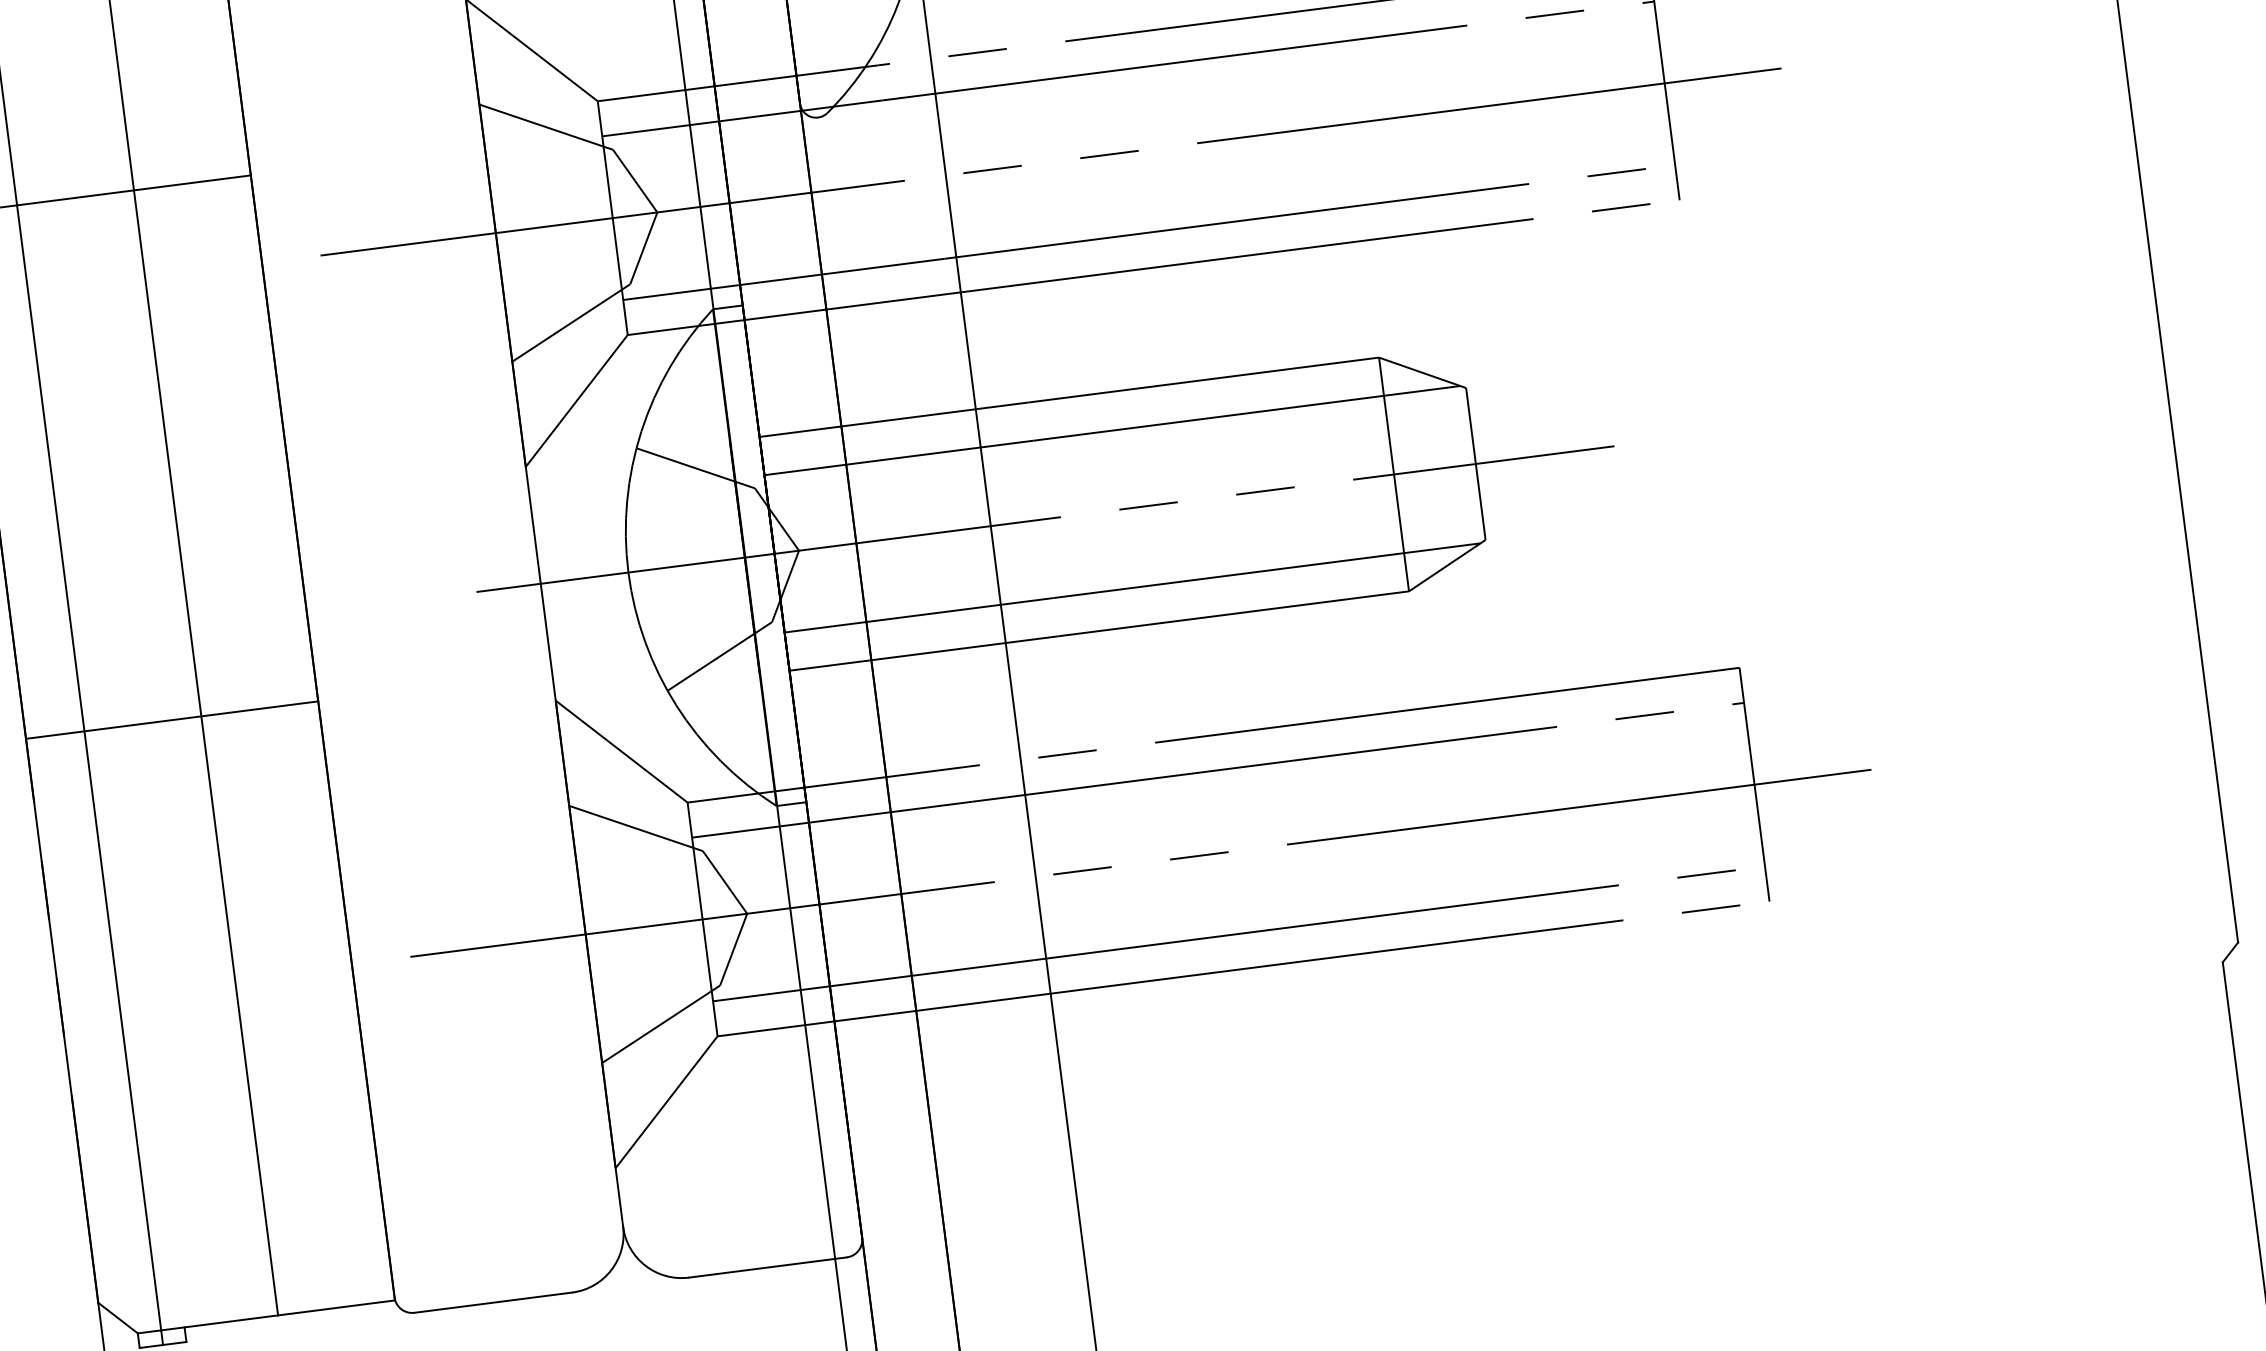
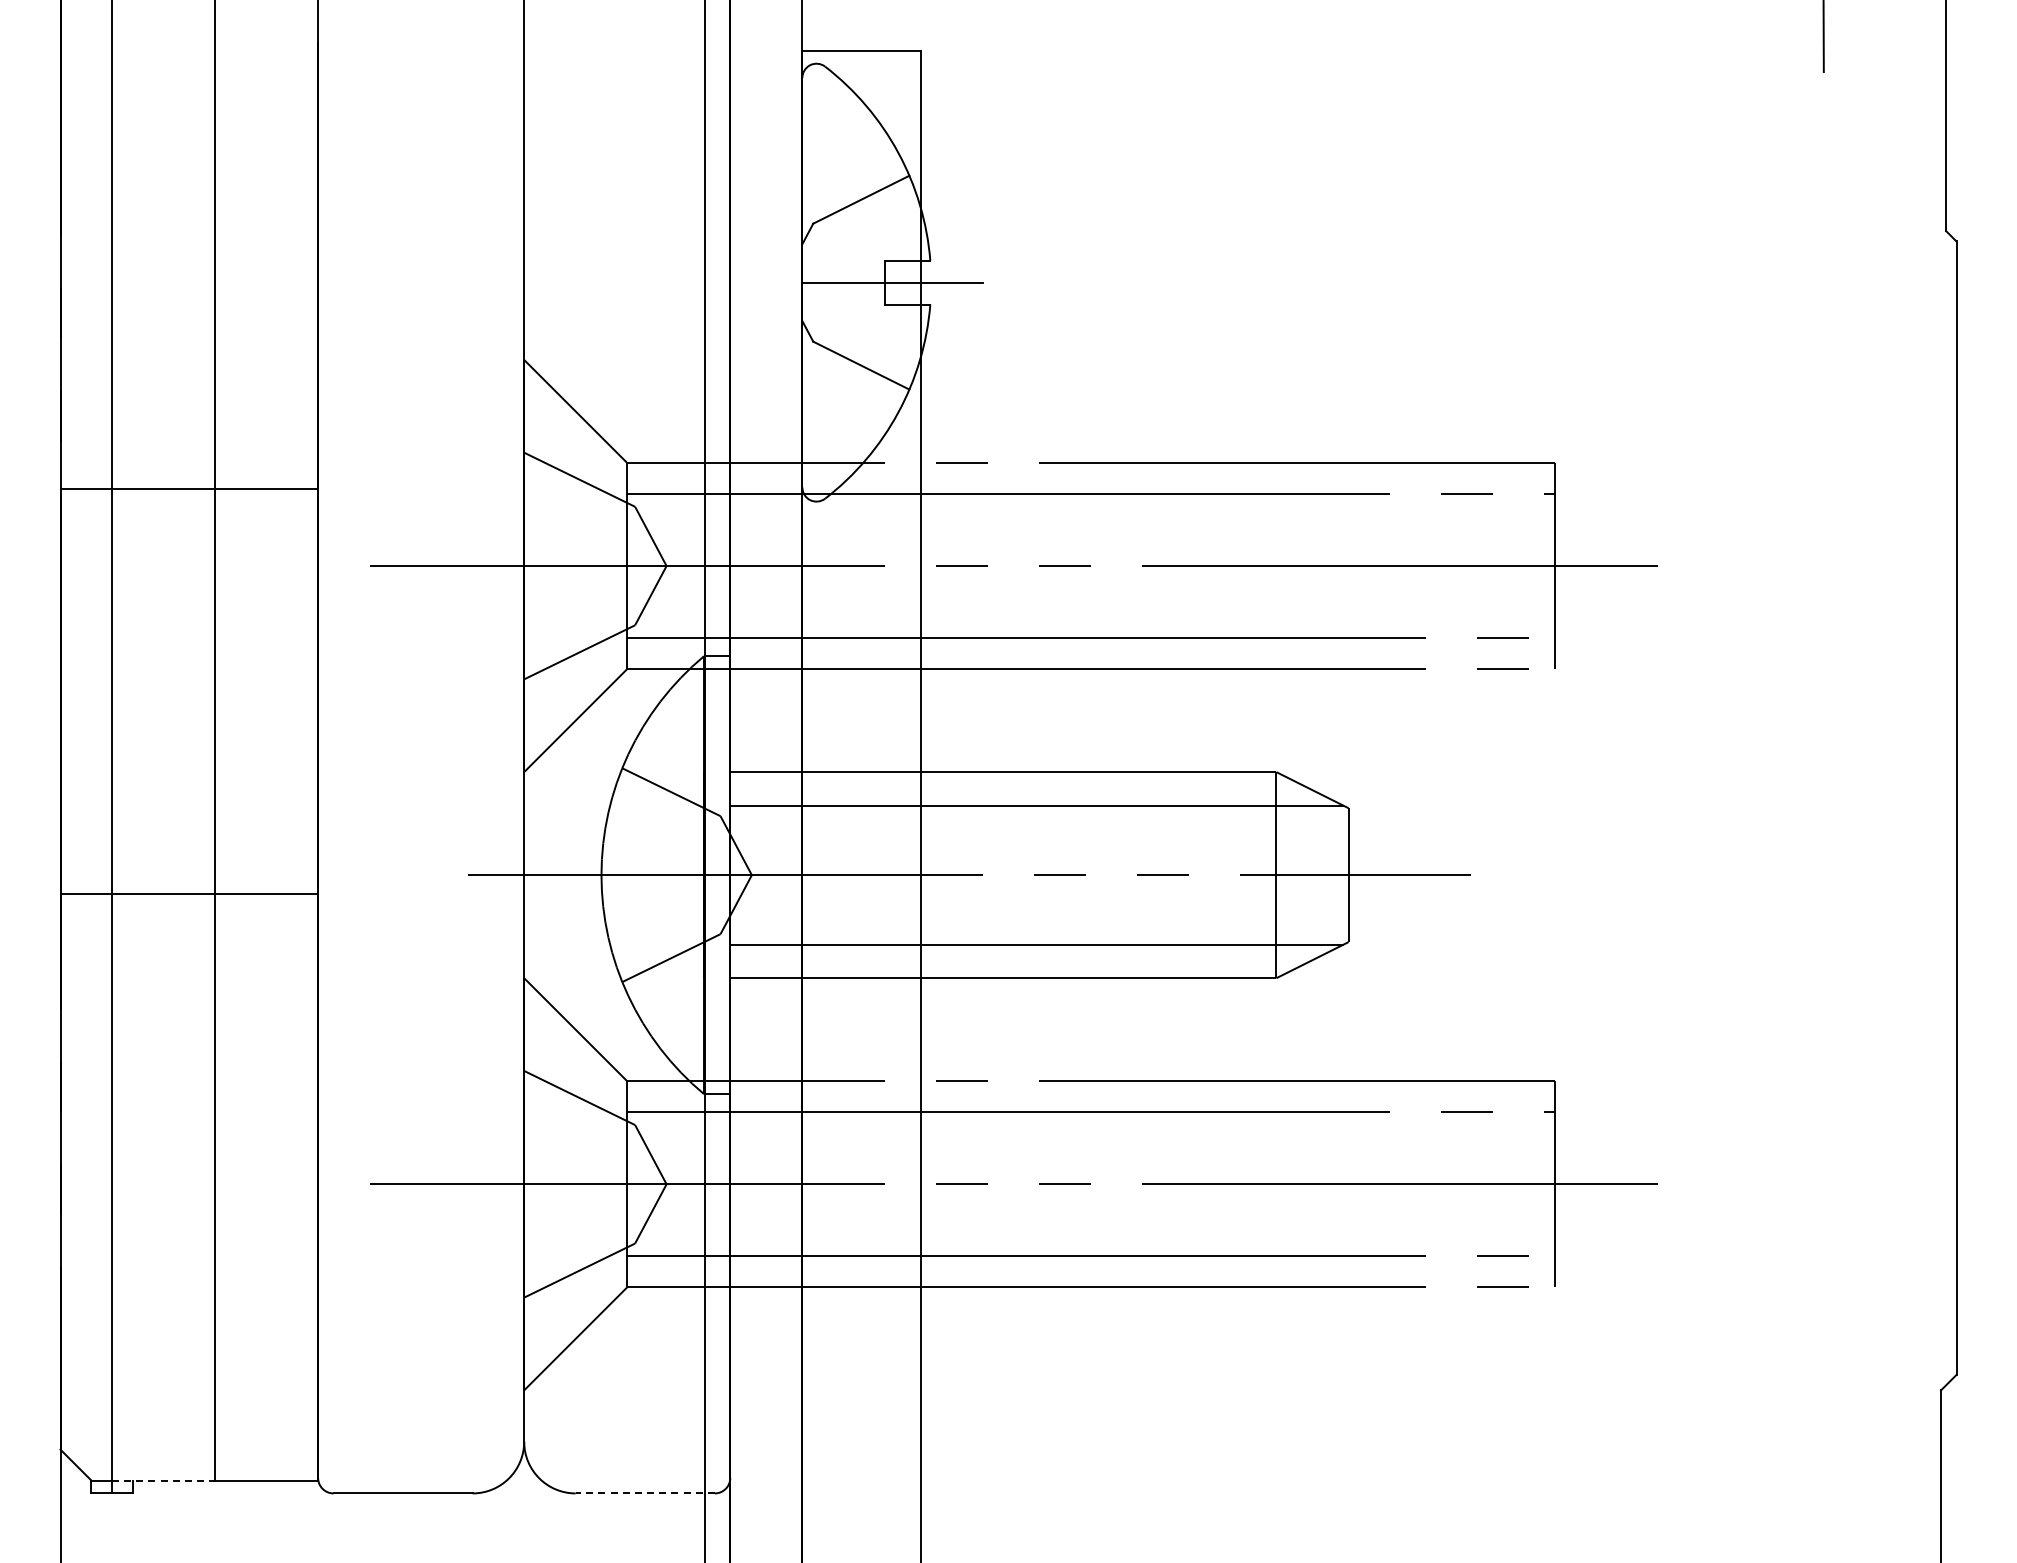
line: (172, 720) -> (189, 894), moved
line: (768, 1267) -> (645, 1493), solid -> dashed
line: (219, 1322) -> (163, 1480), solid -> dashed

